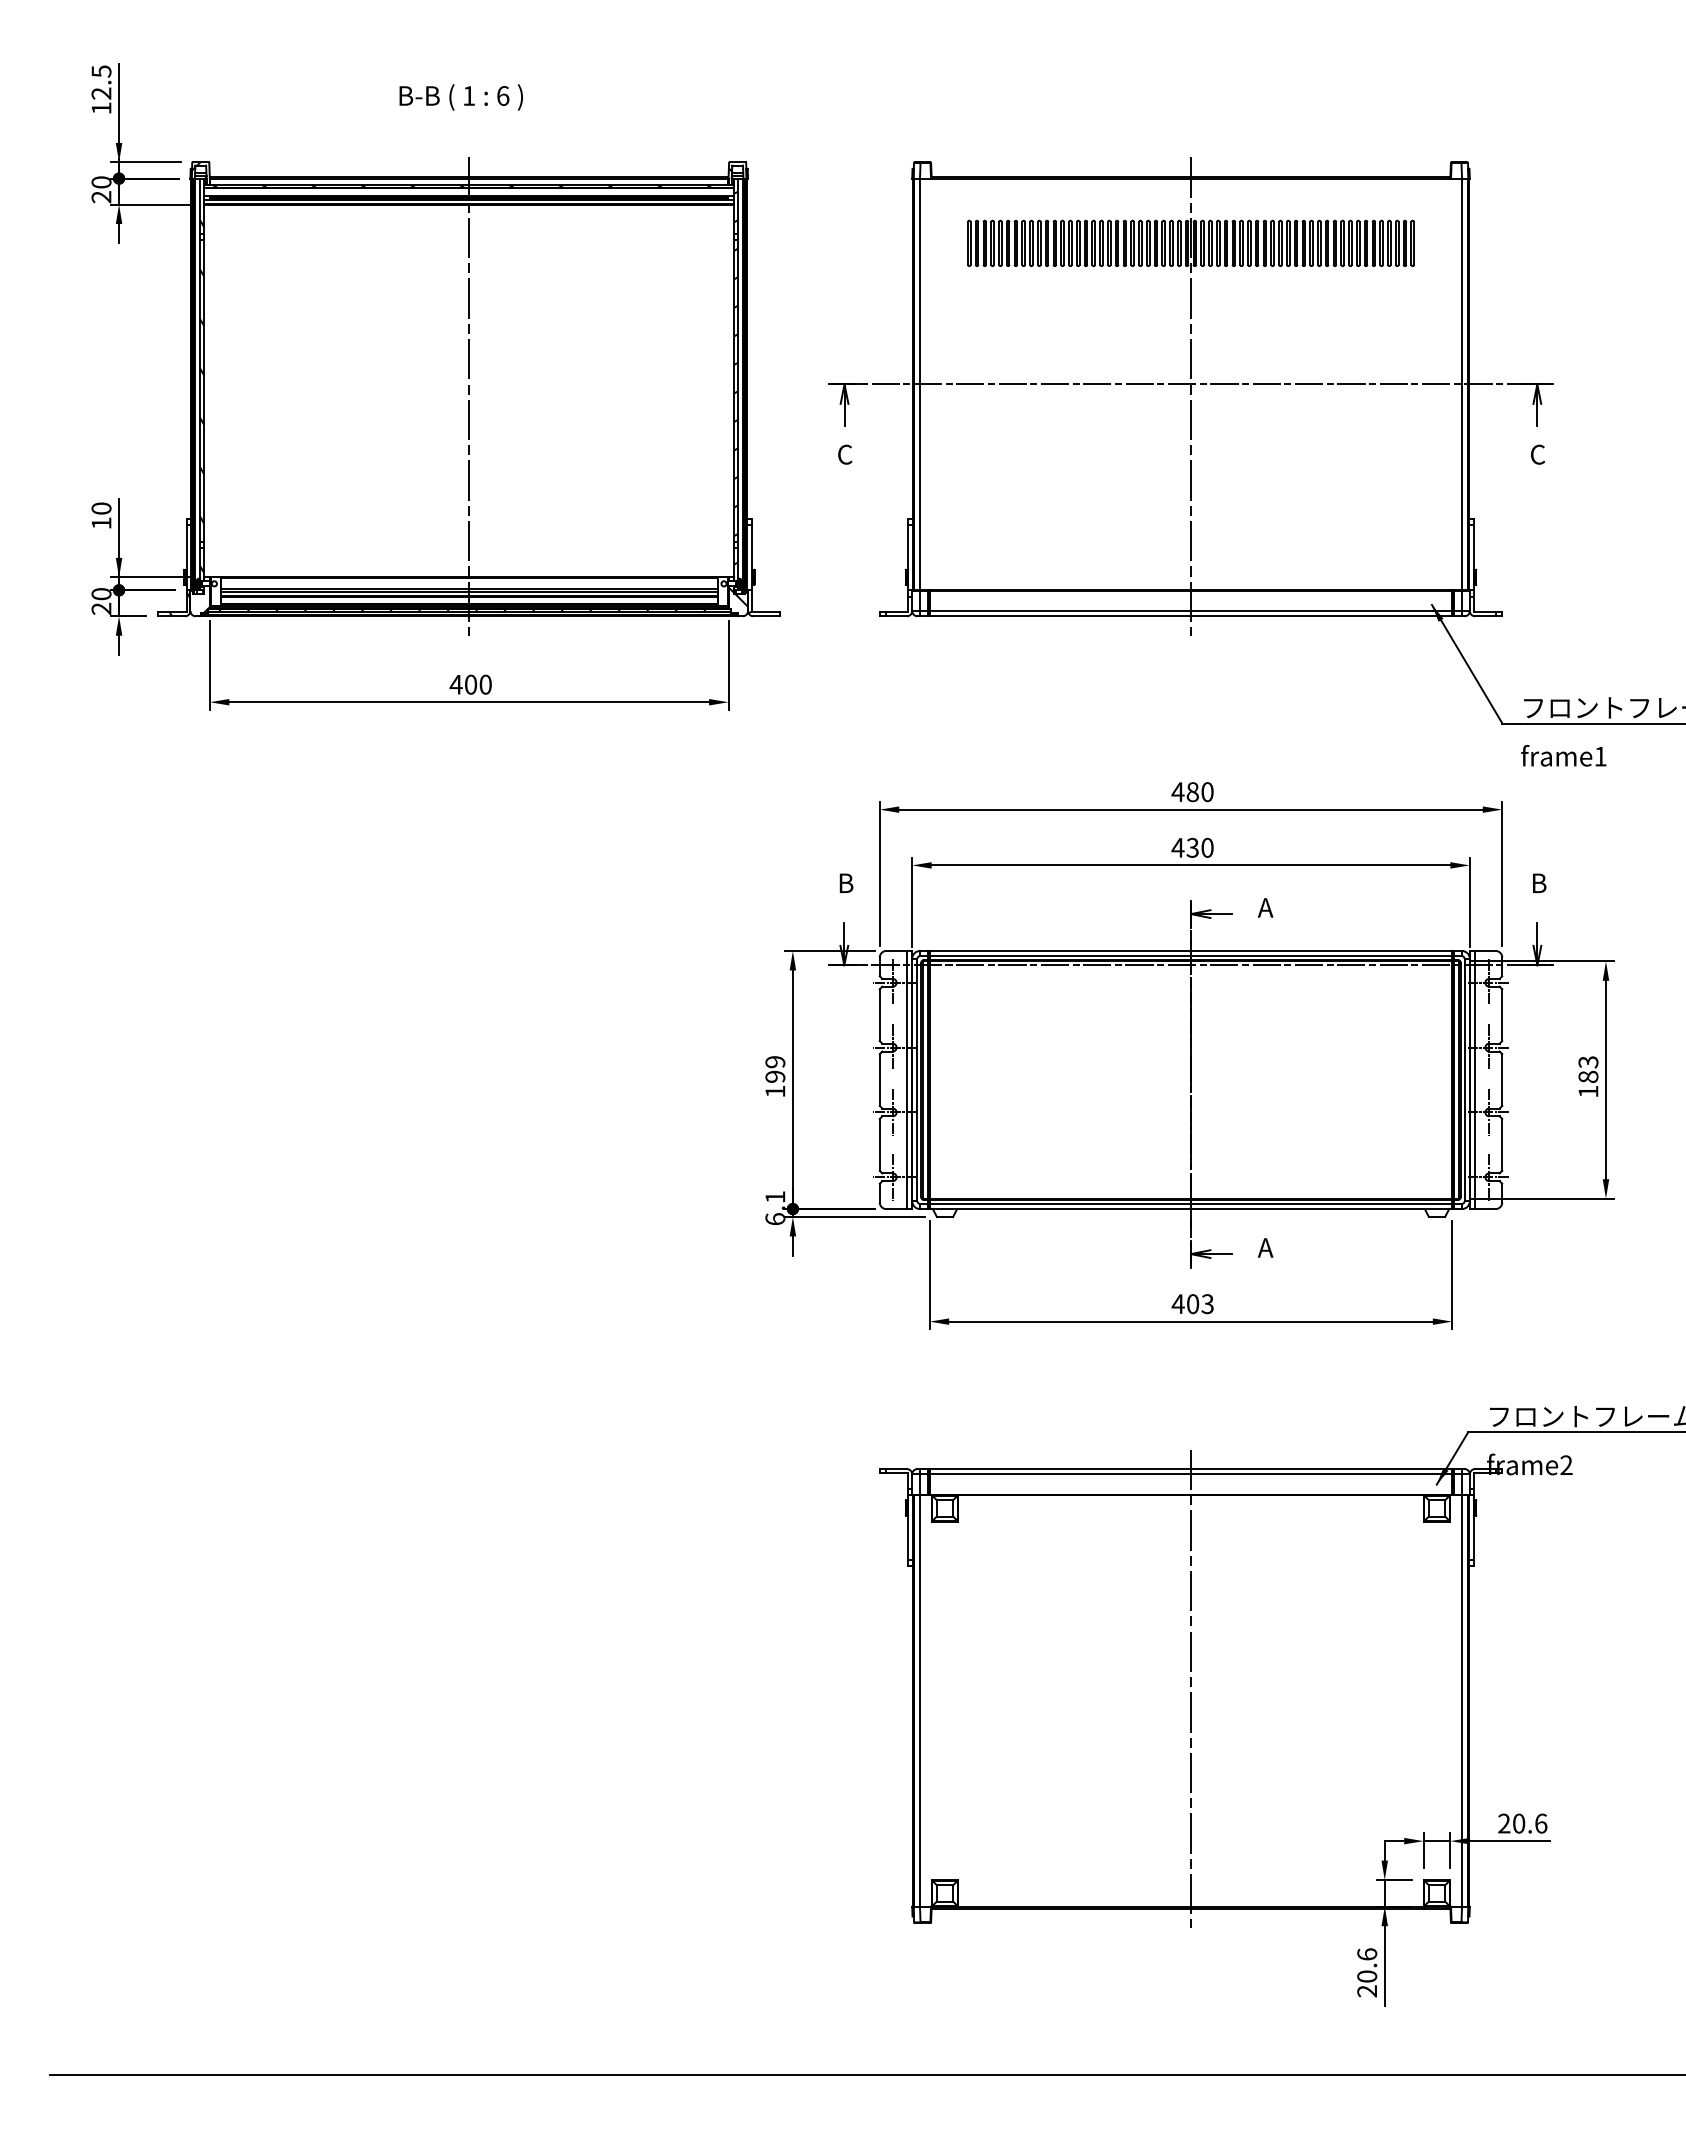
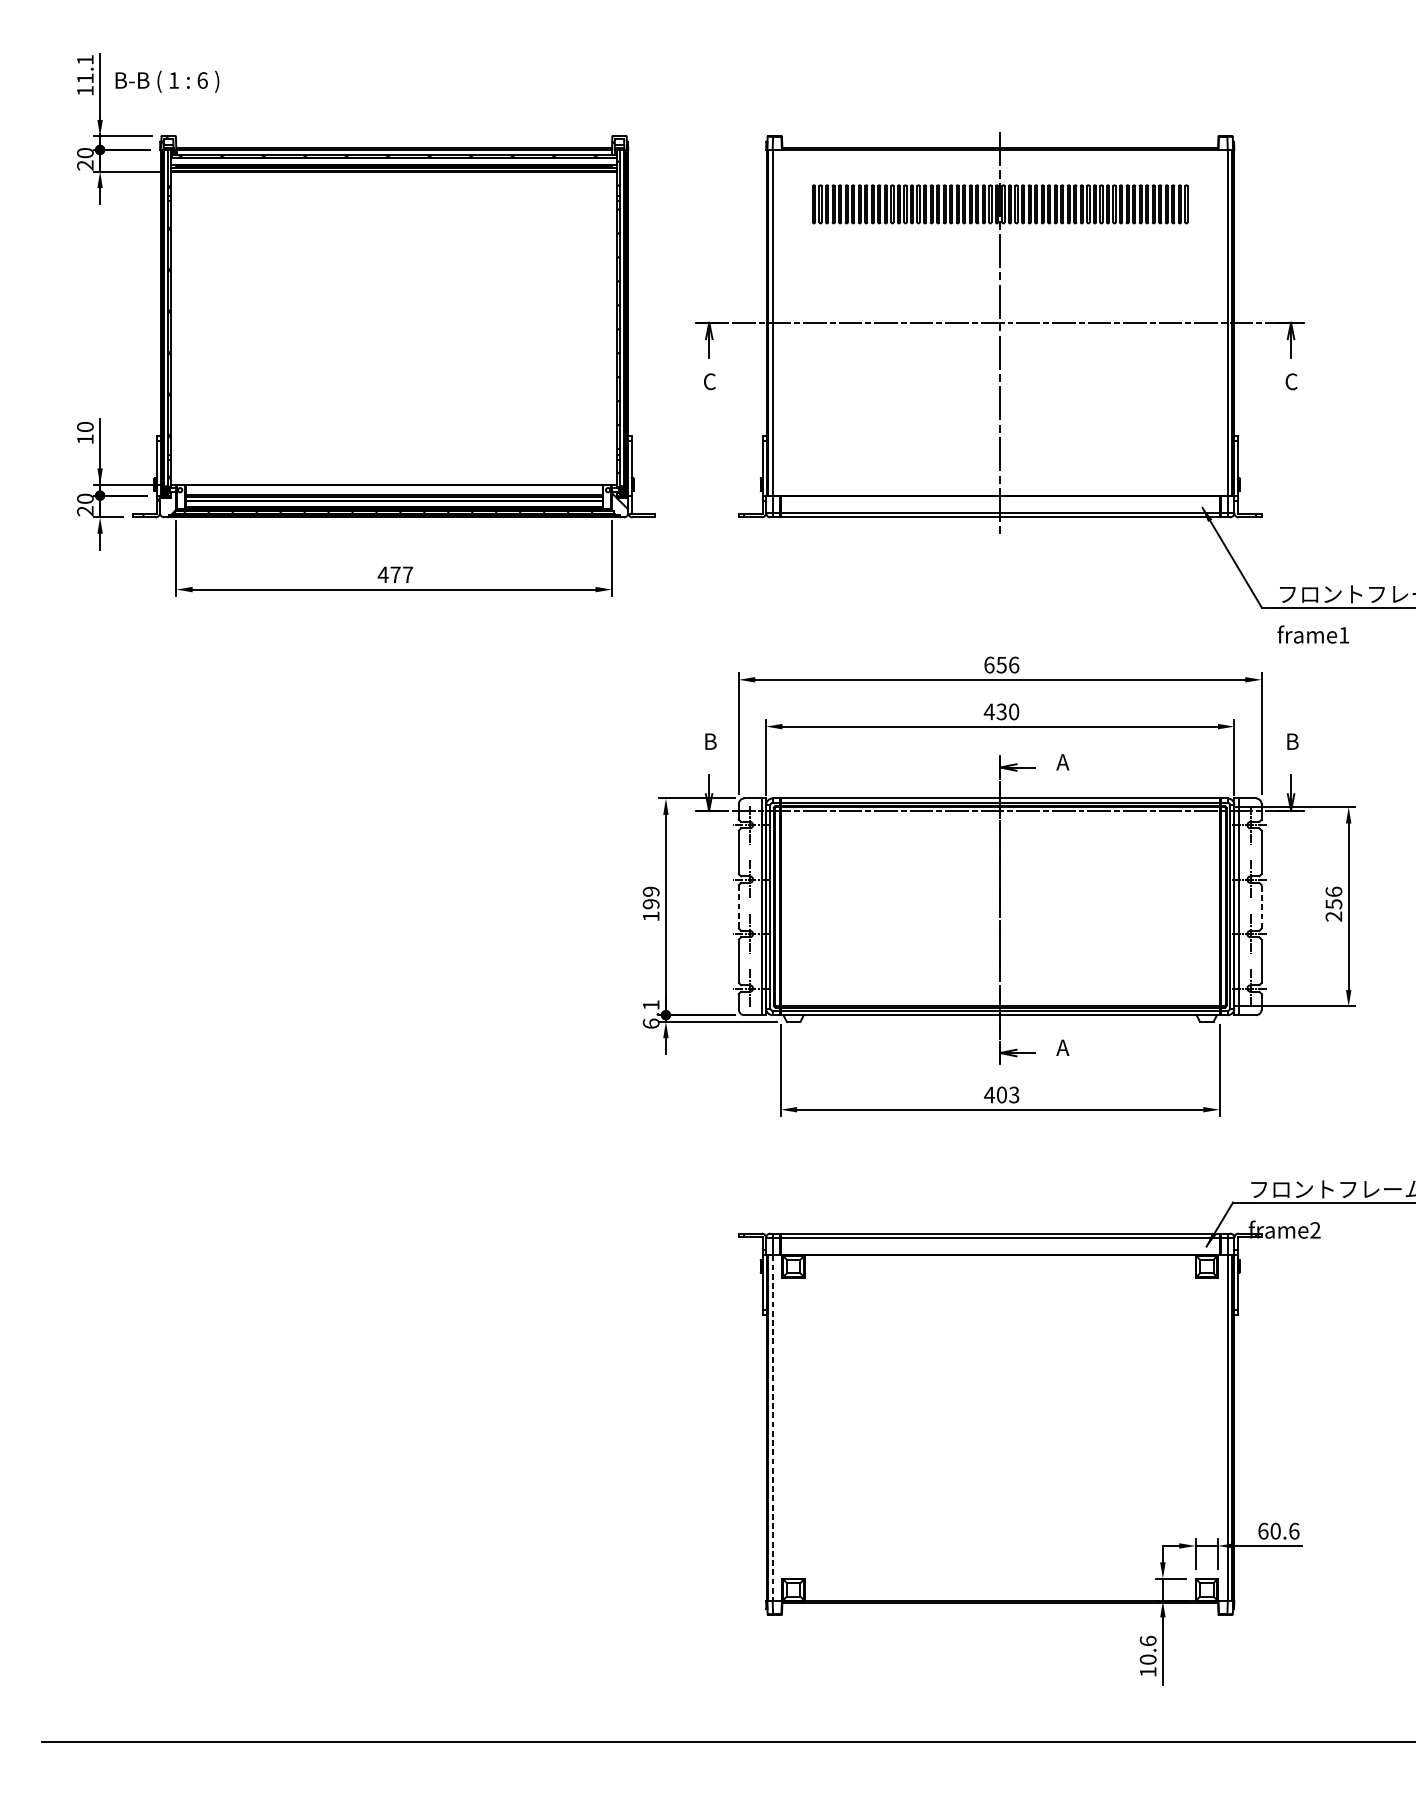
text: (101, 82) -> (85, 69), 12.5 -> 11.1
text: (460, 97) -> (166, 81), moved
line: (469, 396) -> (394, 332), removed
text: (478, 684) -> (401, 574), 400 -> 477
text: (1192, 792) -> (1001, 665), 480 -> 656
text: (1588, 1076) -> (1333, 903), 183 -> 256
line: (879, 1080) -> (738, 907), solid -> dashed
line: (1502, 1080) -> (1261, 907), solid -> dashed
line: (1191, 1688) -> (1000, 1417), removed
line: (920, 1700) -> (773, 1427), solid -> dashed
text: (1504, 1823) -> (1263, 1531), 20.6 -> 60.6
text: (1366, 1991) -> (1147, 1672), 20.6 -> 10.6

